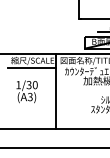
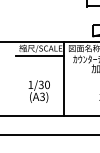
text: (26, 91) -> (38, 91), moved

